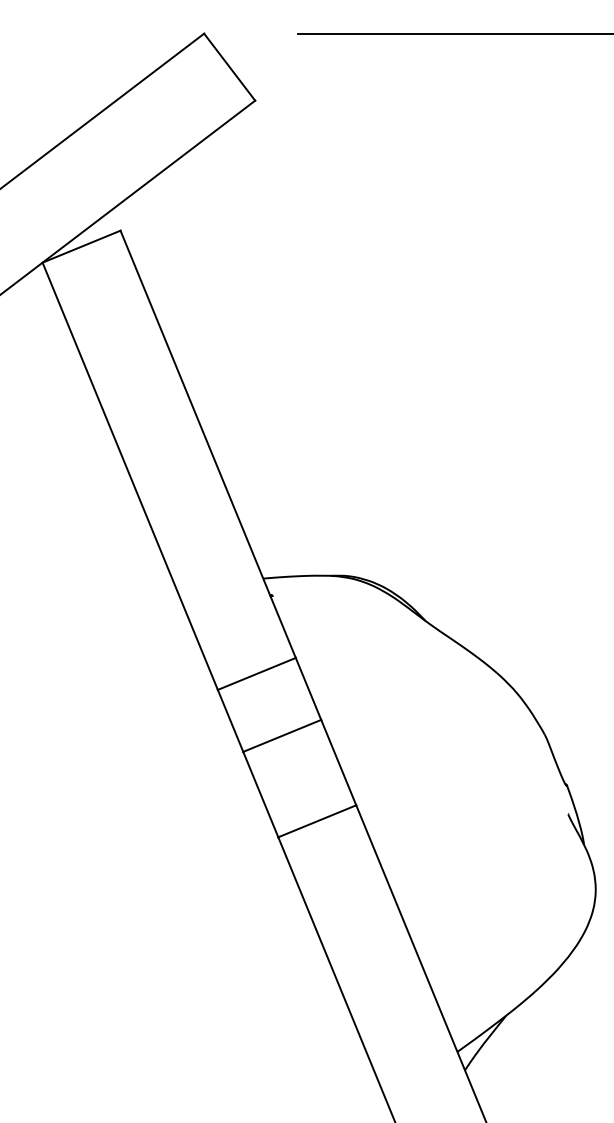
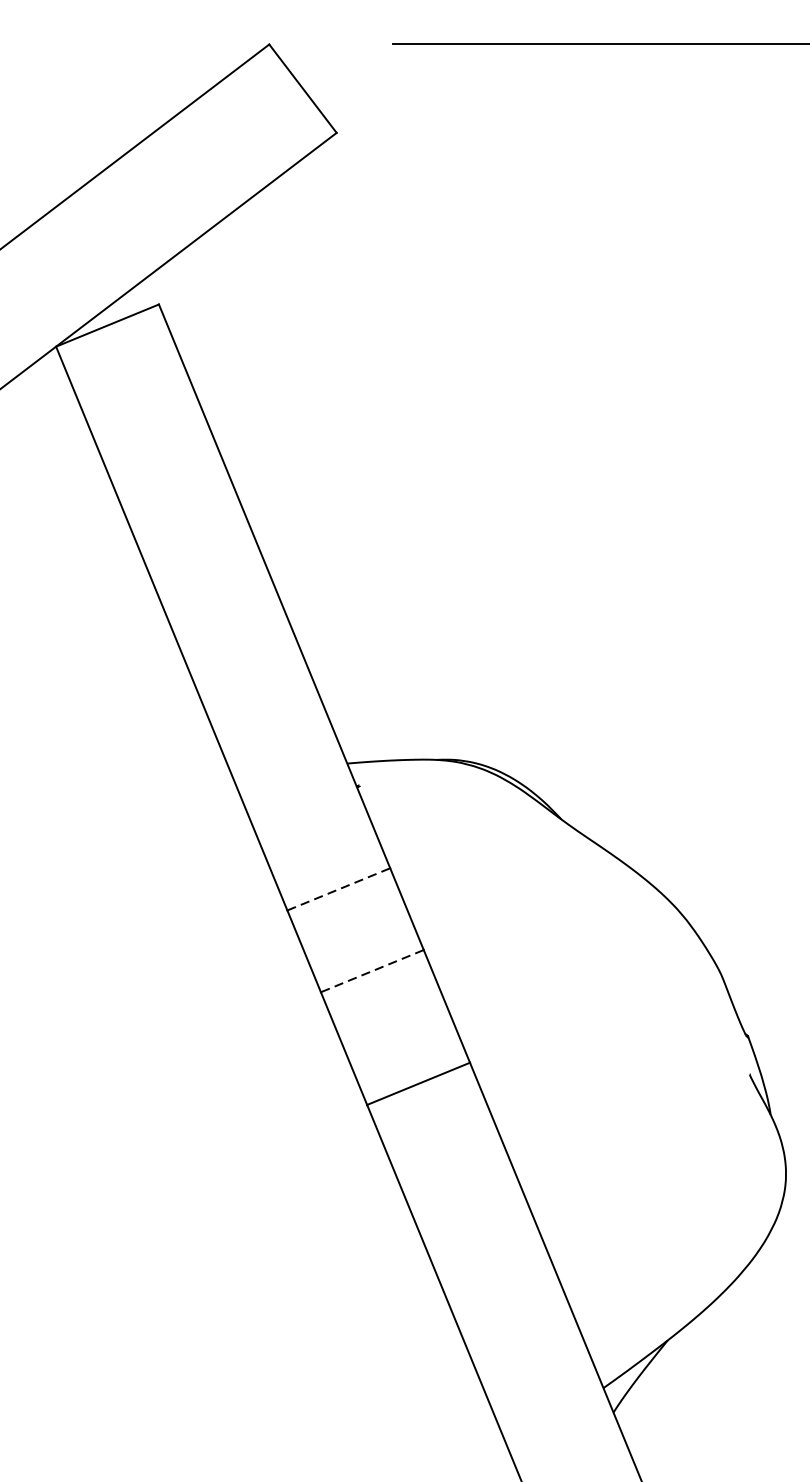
line: (257, 673) -> (339, 888), solid -> dashed
line: (281, 736) -> (371, 971), solid -> dashed

